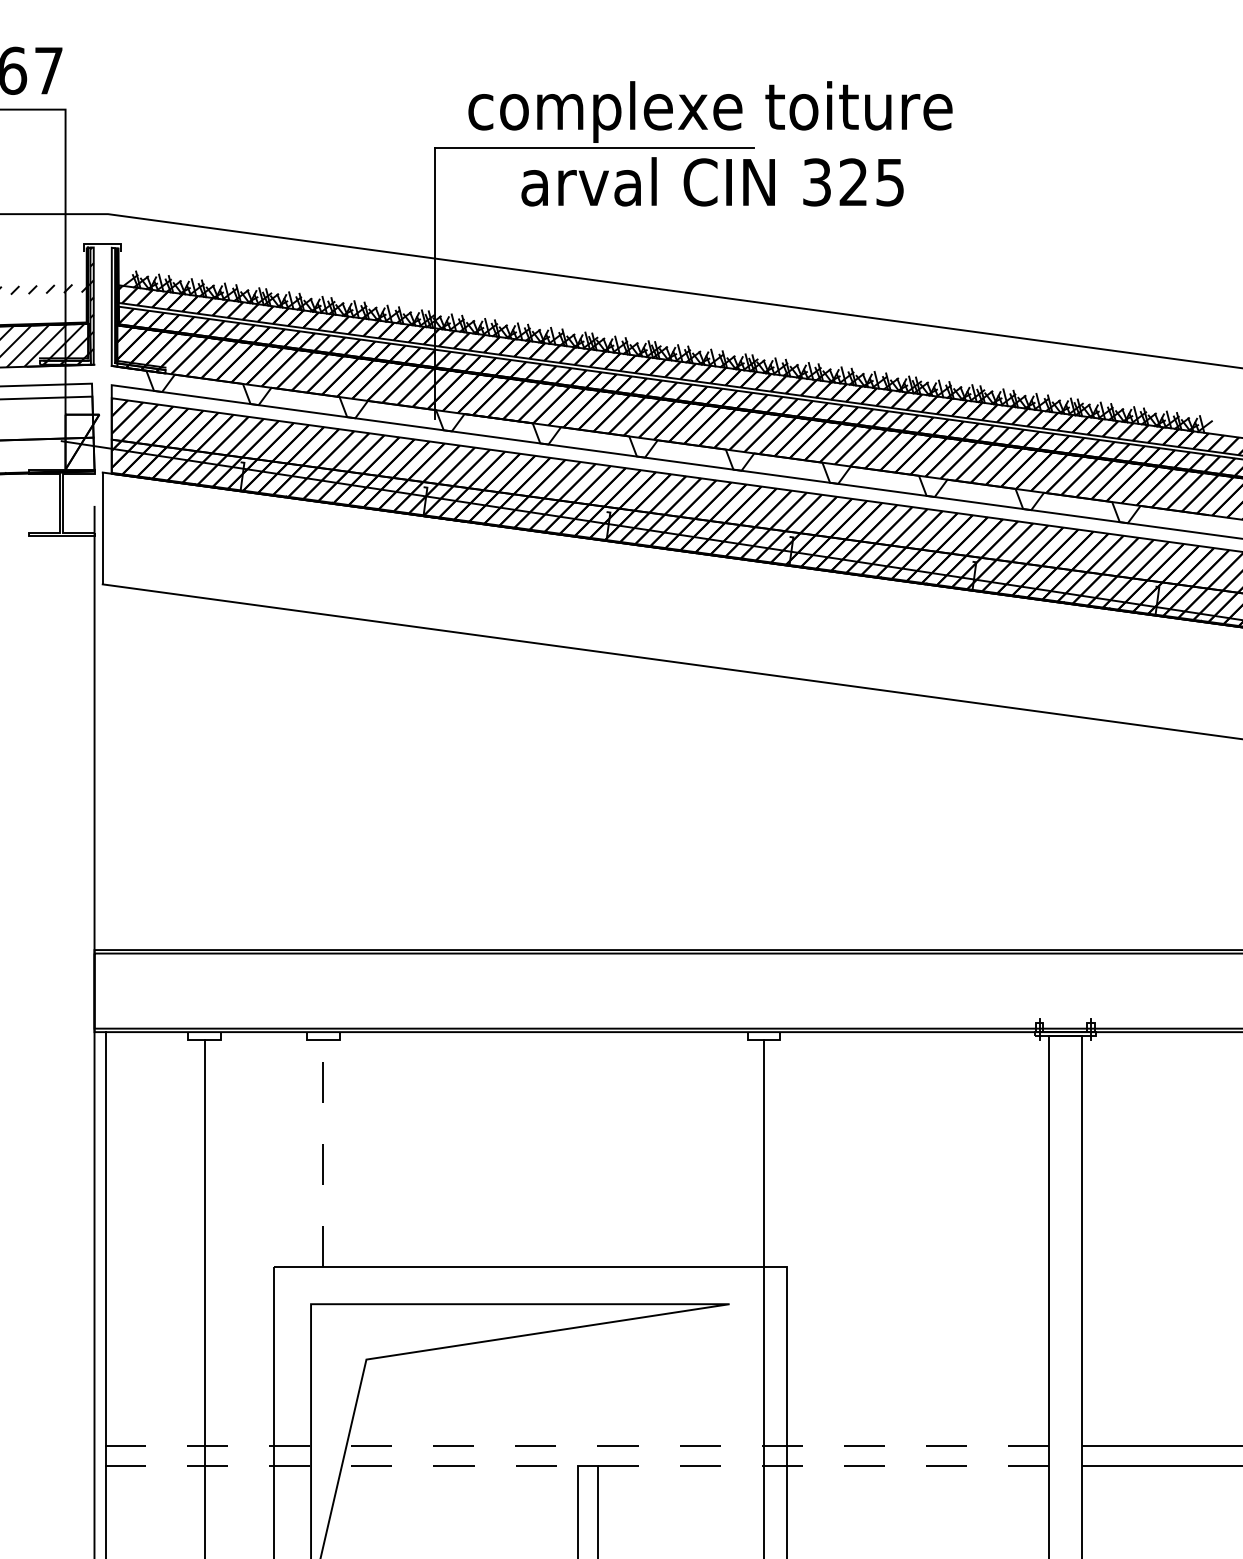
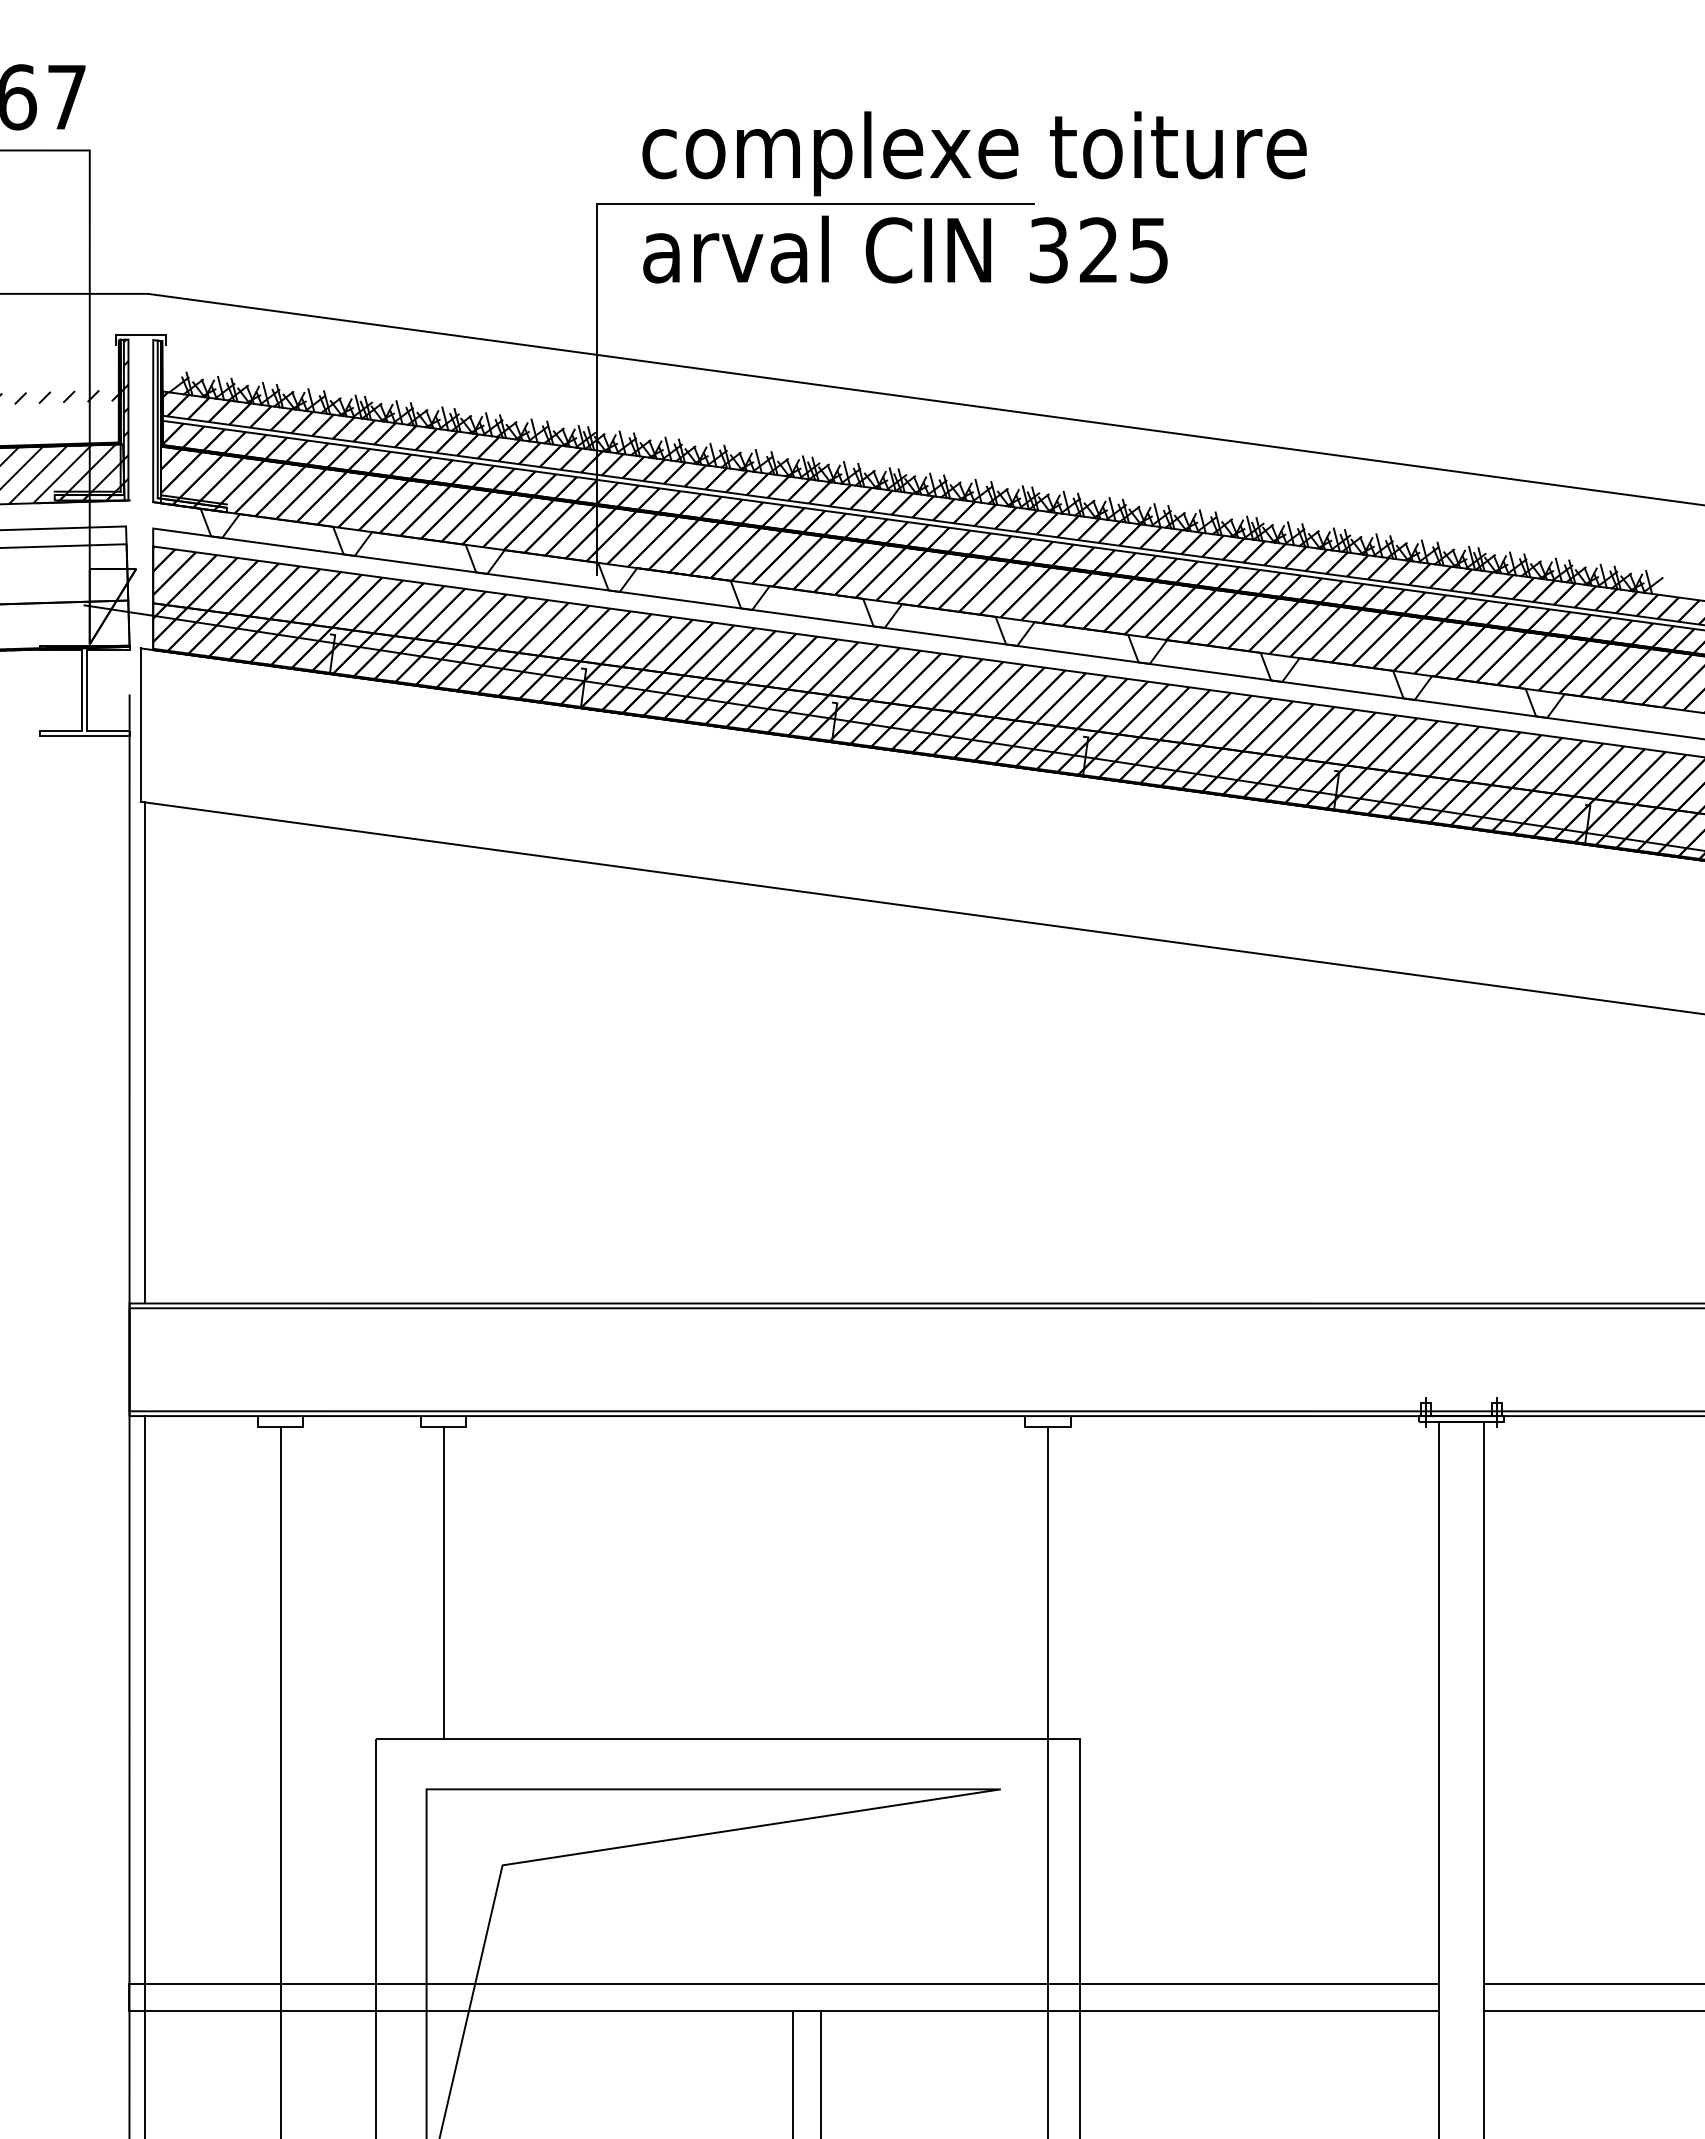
text: (712, 181) -> (905, 249), moved
line: (106, 767) -> (145, 1052), added
line: (323, 1154) -> (443, 1583), dashed -> solid
line: (94, 1455) -> (129, 1997), dashed -> solid

